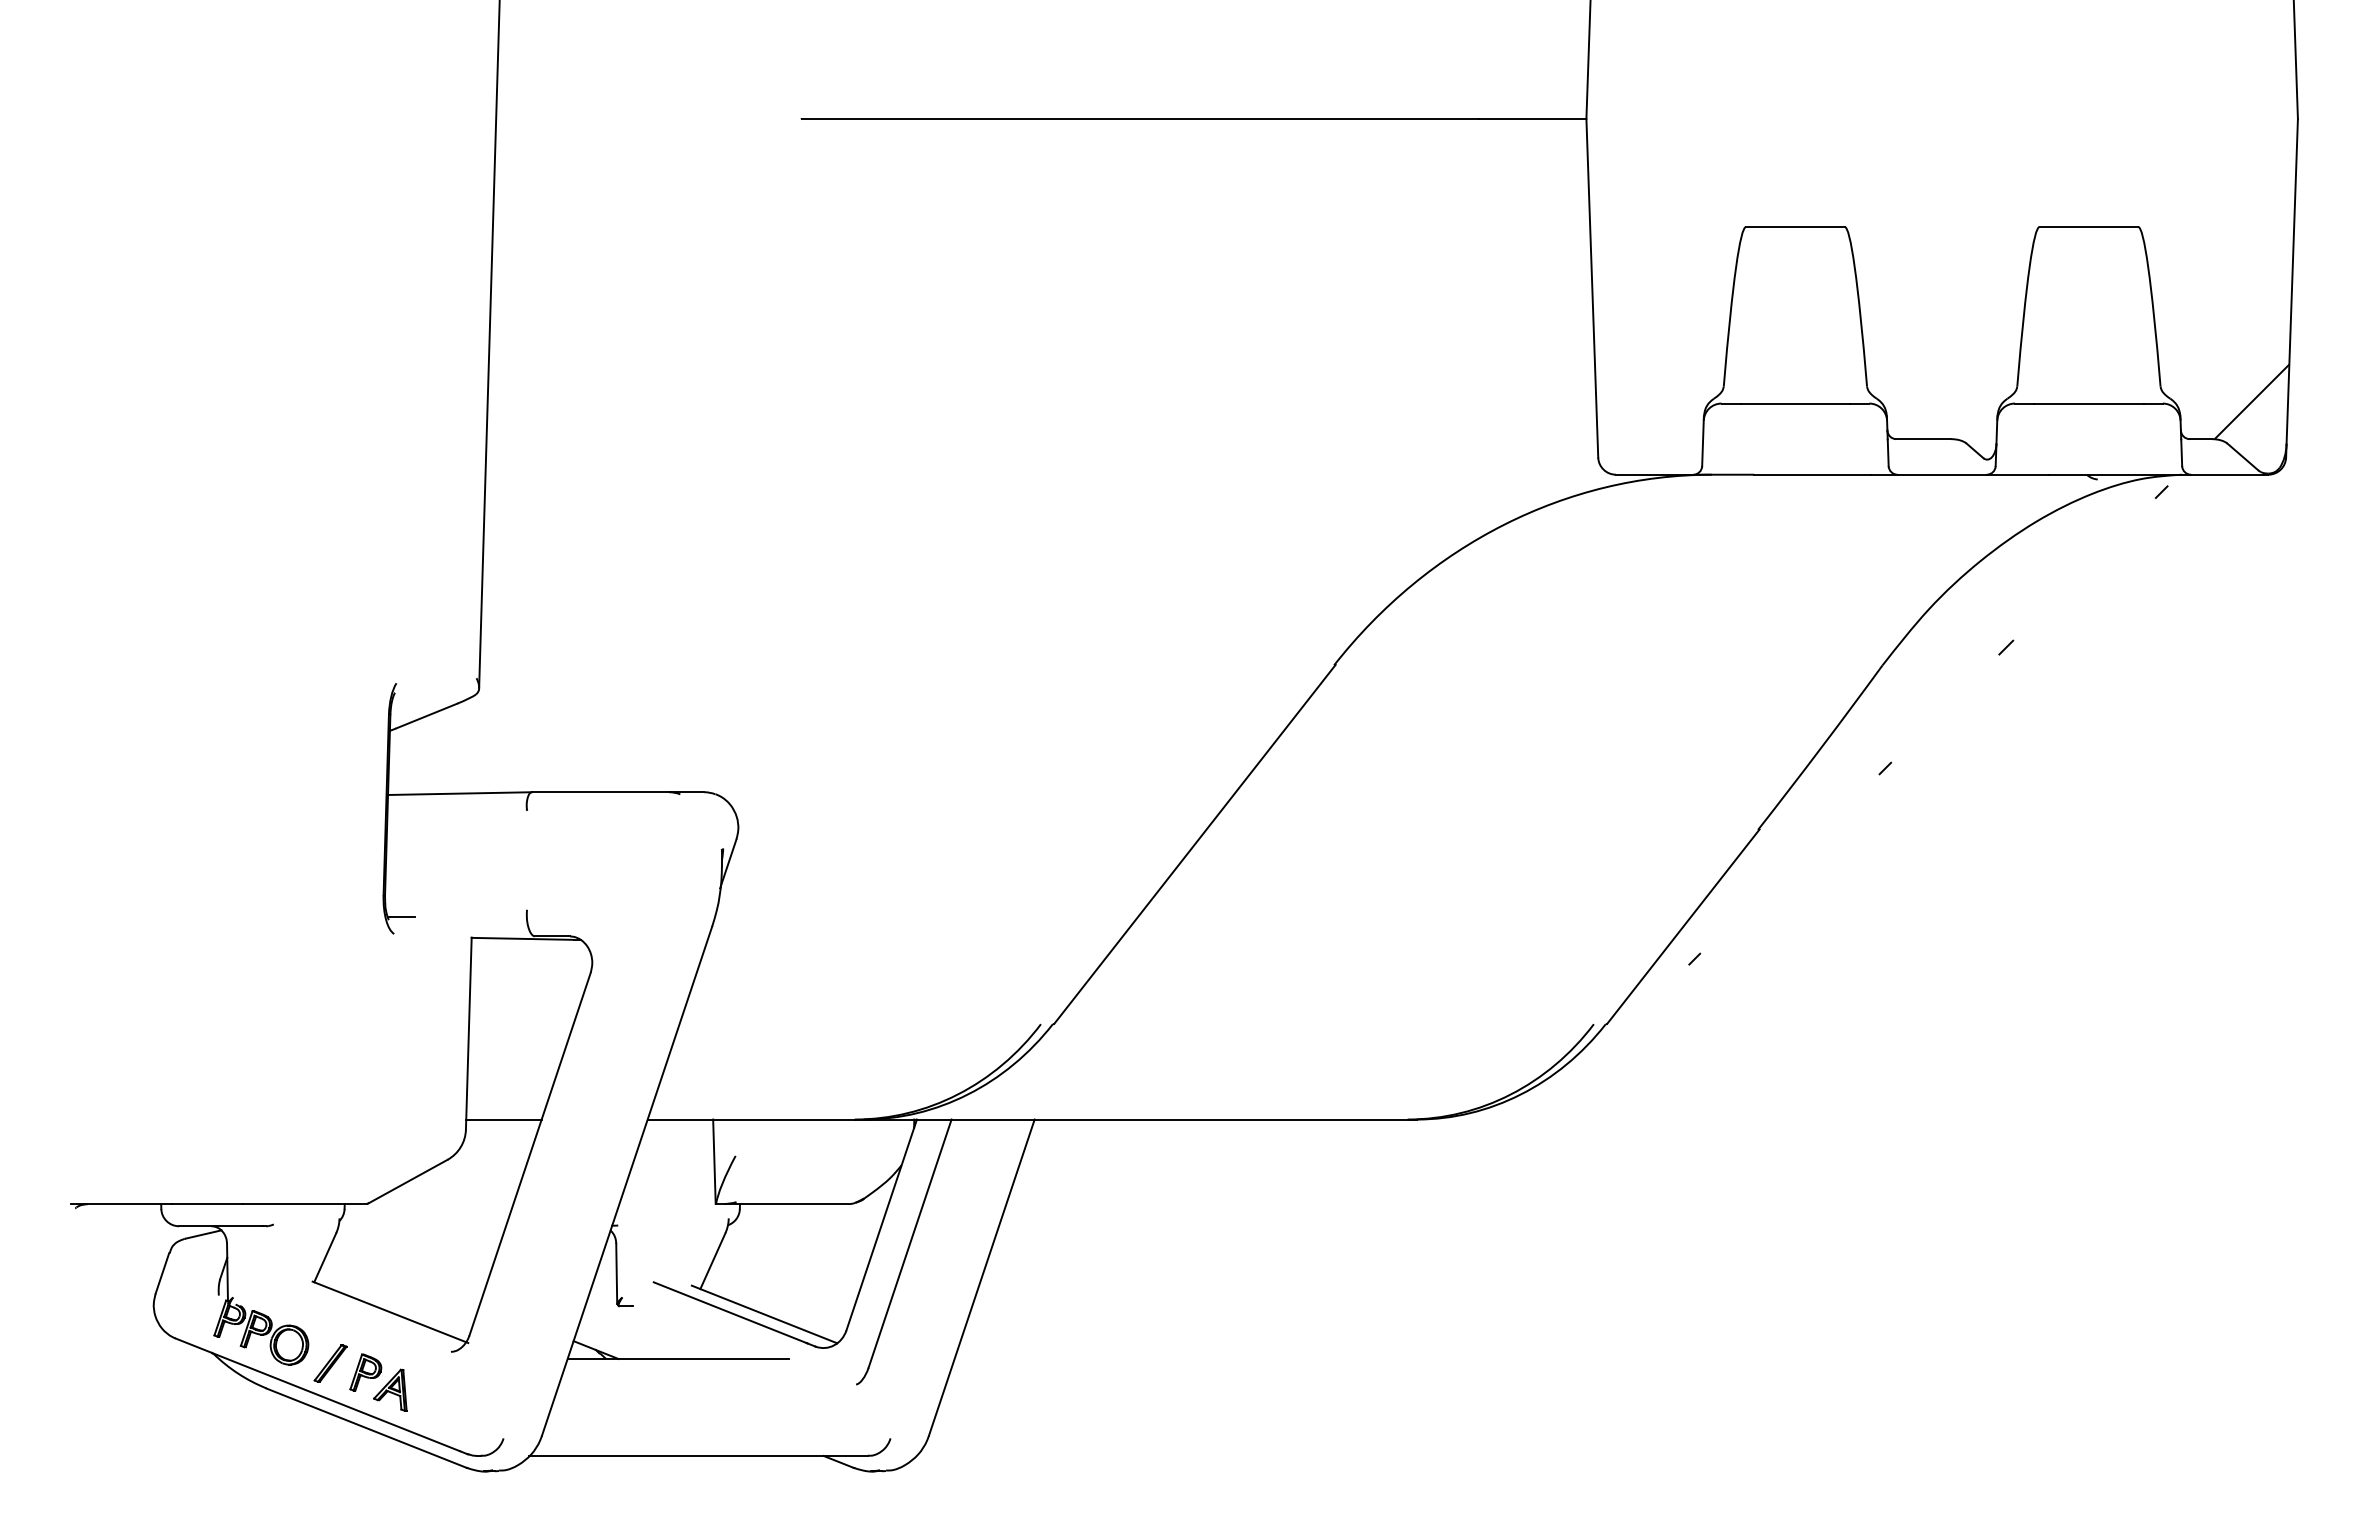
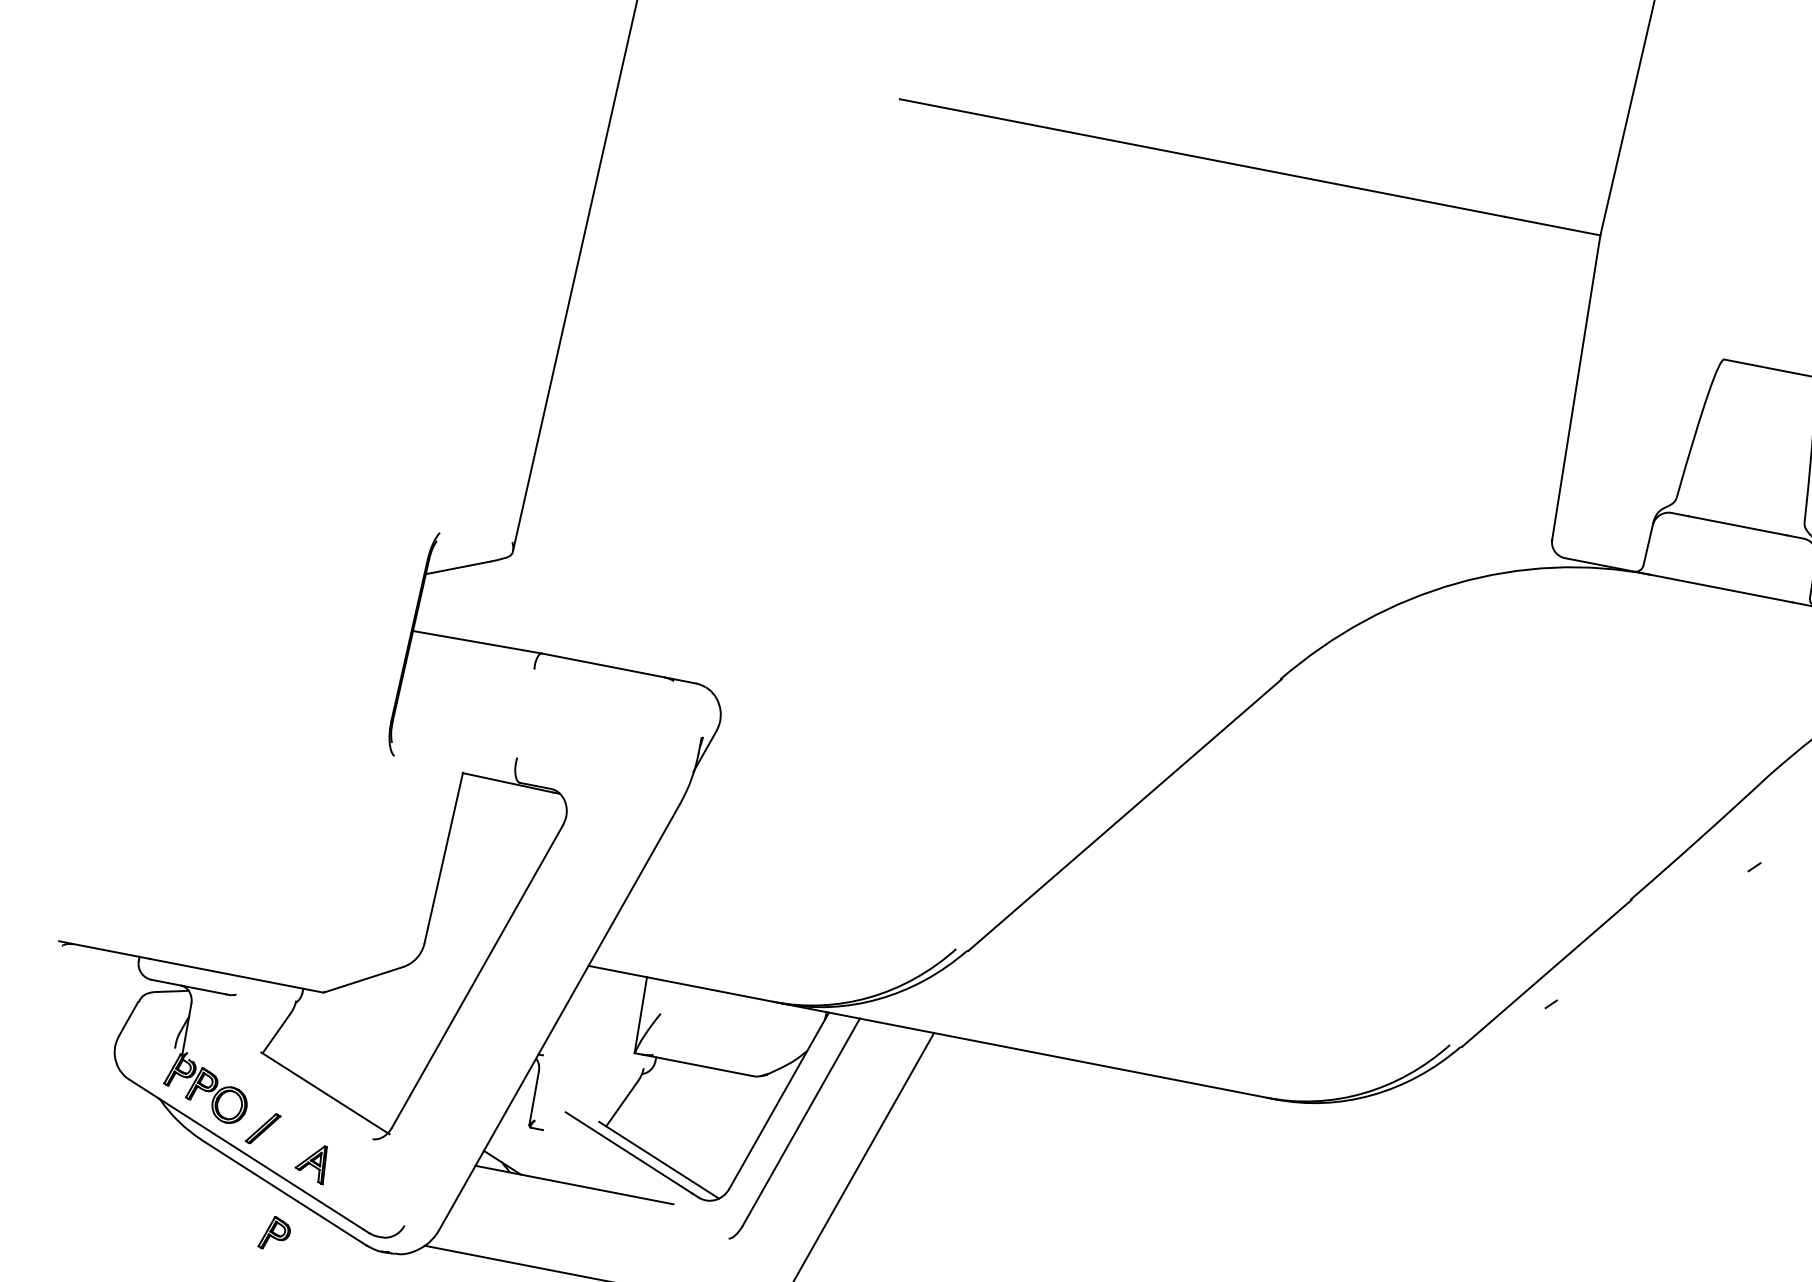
line: (400, 916) -> (403, 741), removed
line: (503, 1119) -> (459, 940), removed
part: (365, 1372) -> (274, 1233), moved

